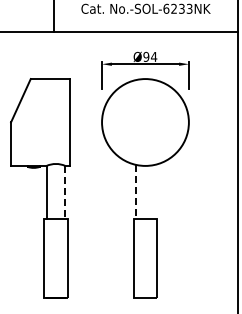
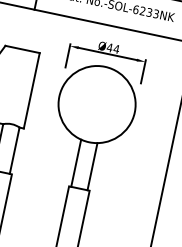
text: (146, 56) -> (110, 47), Ø94 -> Ø44
line: (154, 191) -> (92, 166), added
line: (65, 192) -> (14, 150), dashed -> solid
line: (136, 192) -> (76, 163), dashed -> solid

